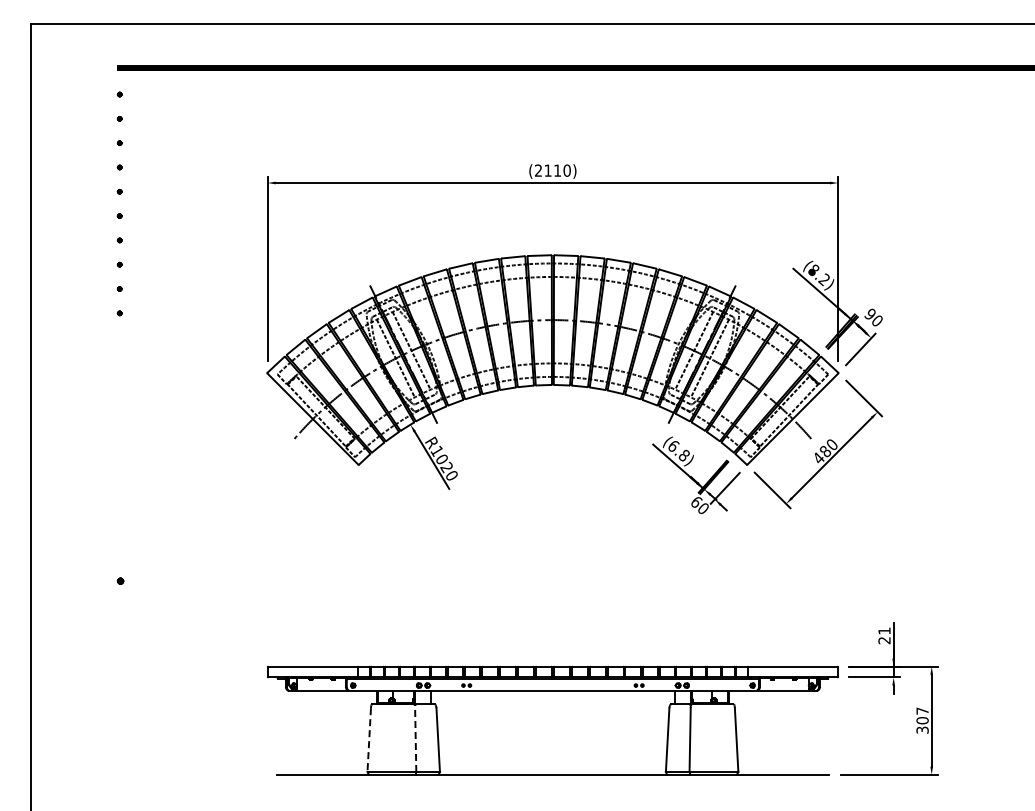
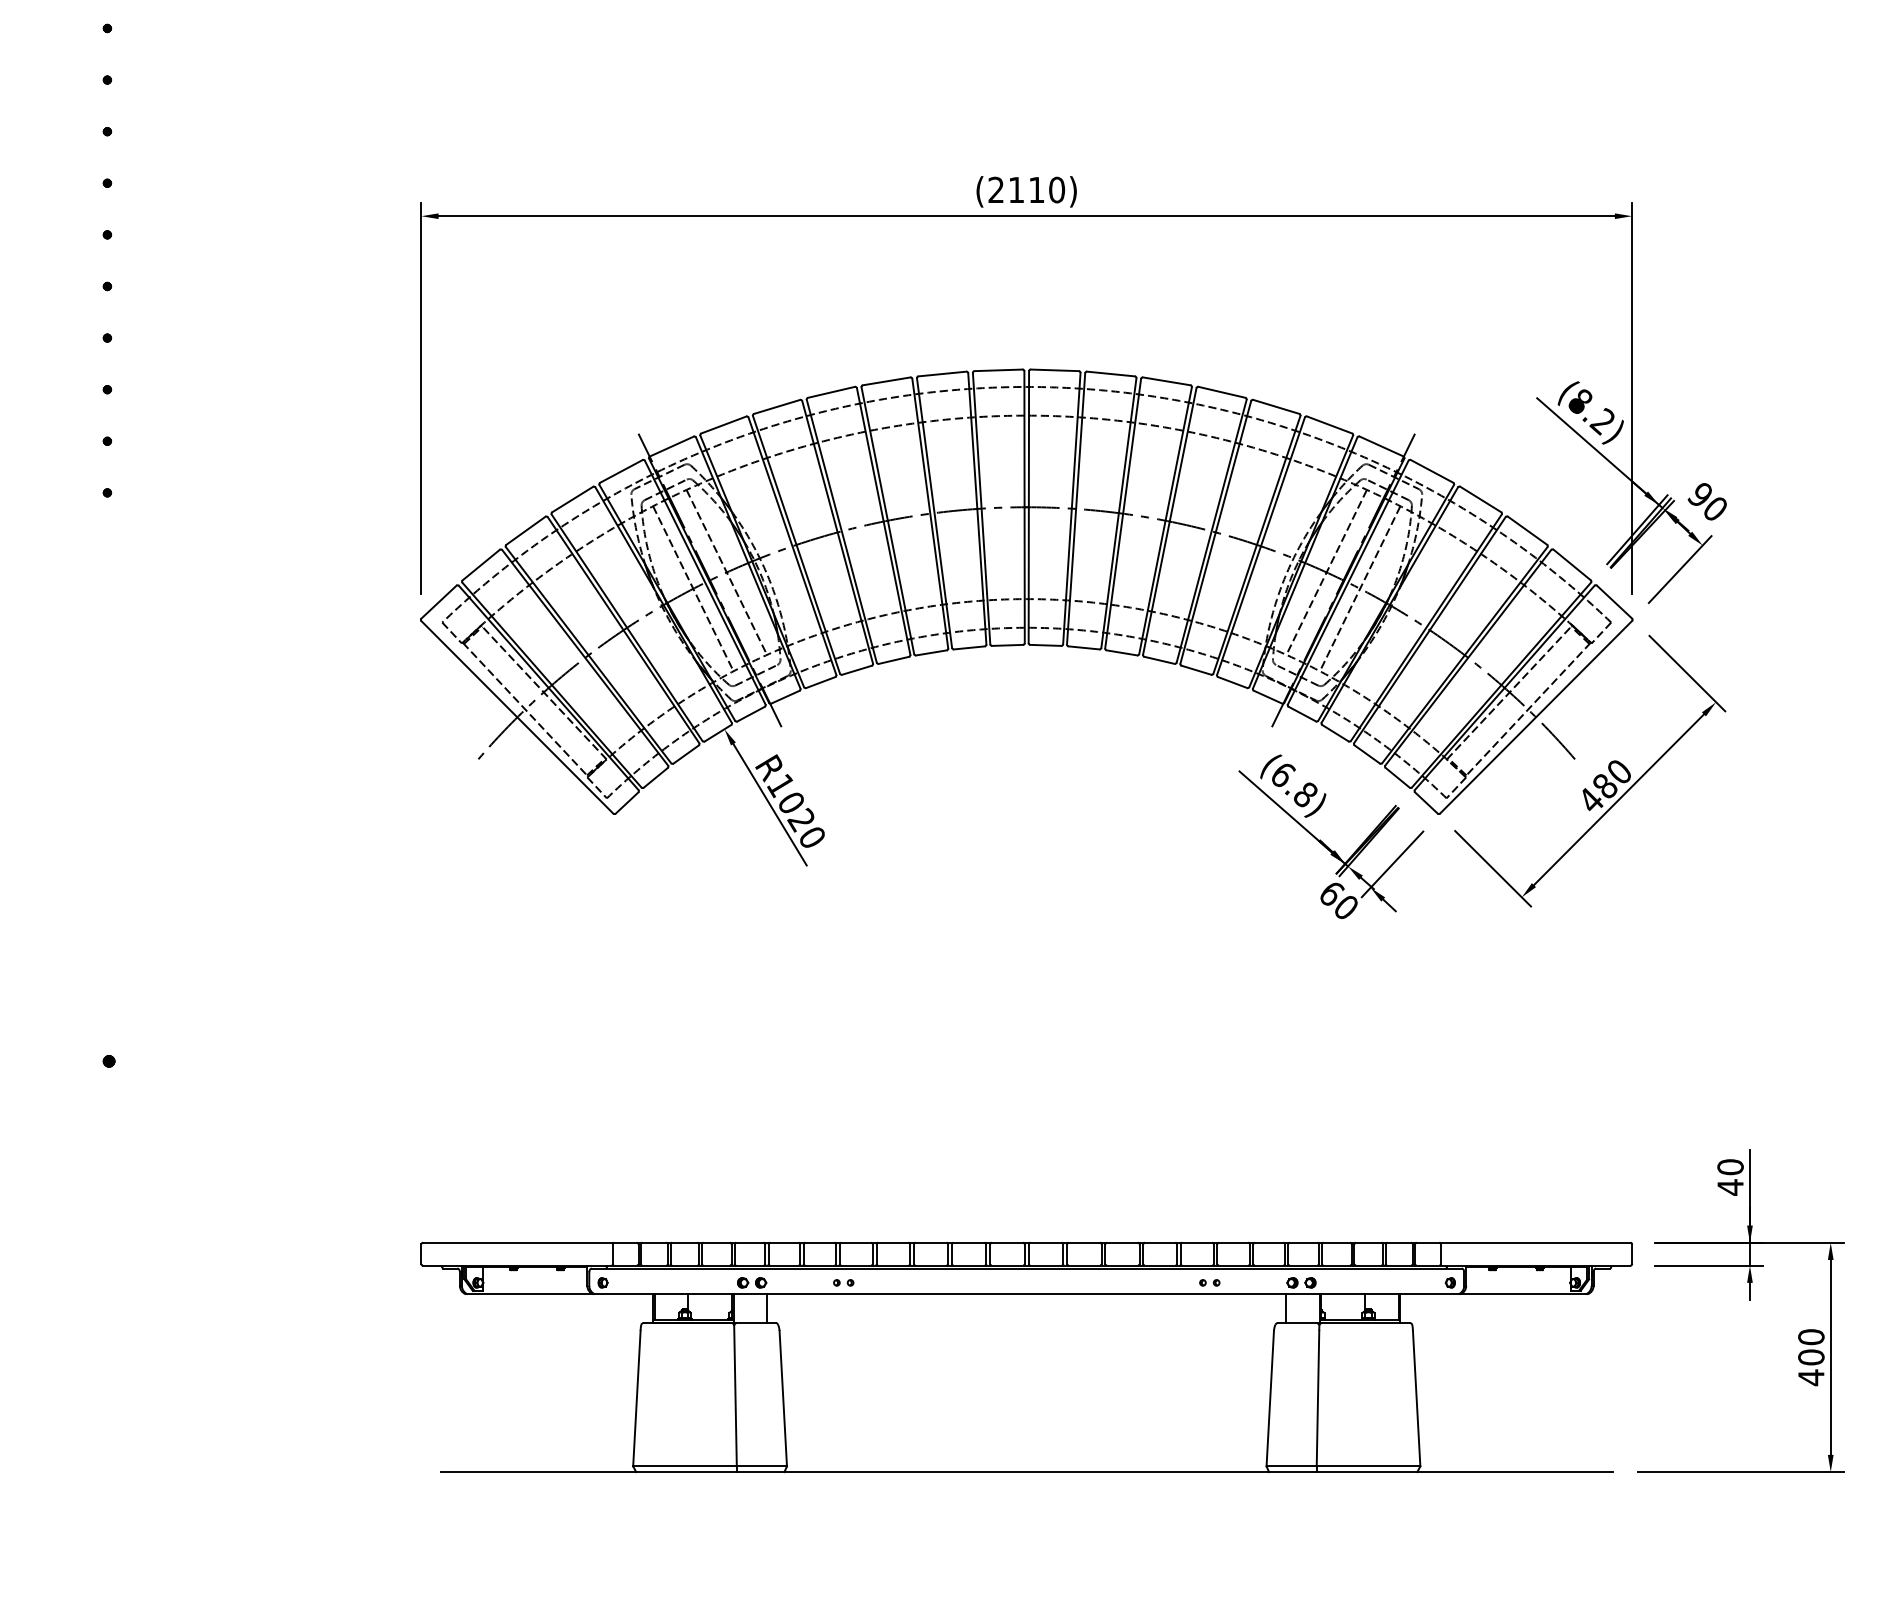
text: (884, 635) -> (1730, 1176), 21 -> 40
text: (922, 720) -> (1811, 1357), 307 -> 400
line: (415, 738) -> (735, 1395), dashed -> solid
line: (369, 740) -> (637, 1399), dashed -> solid

